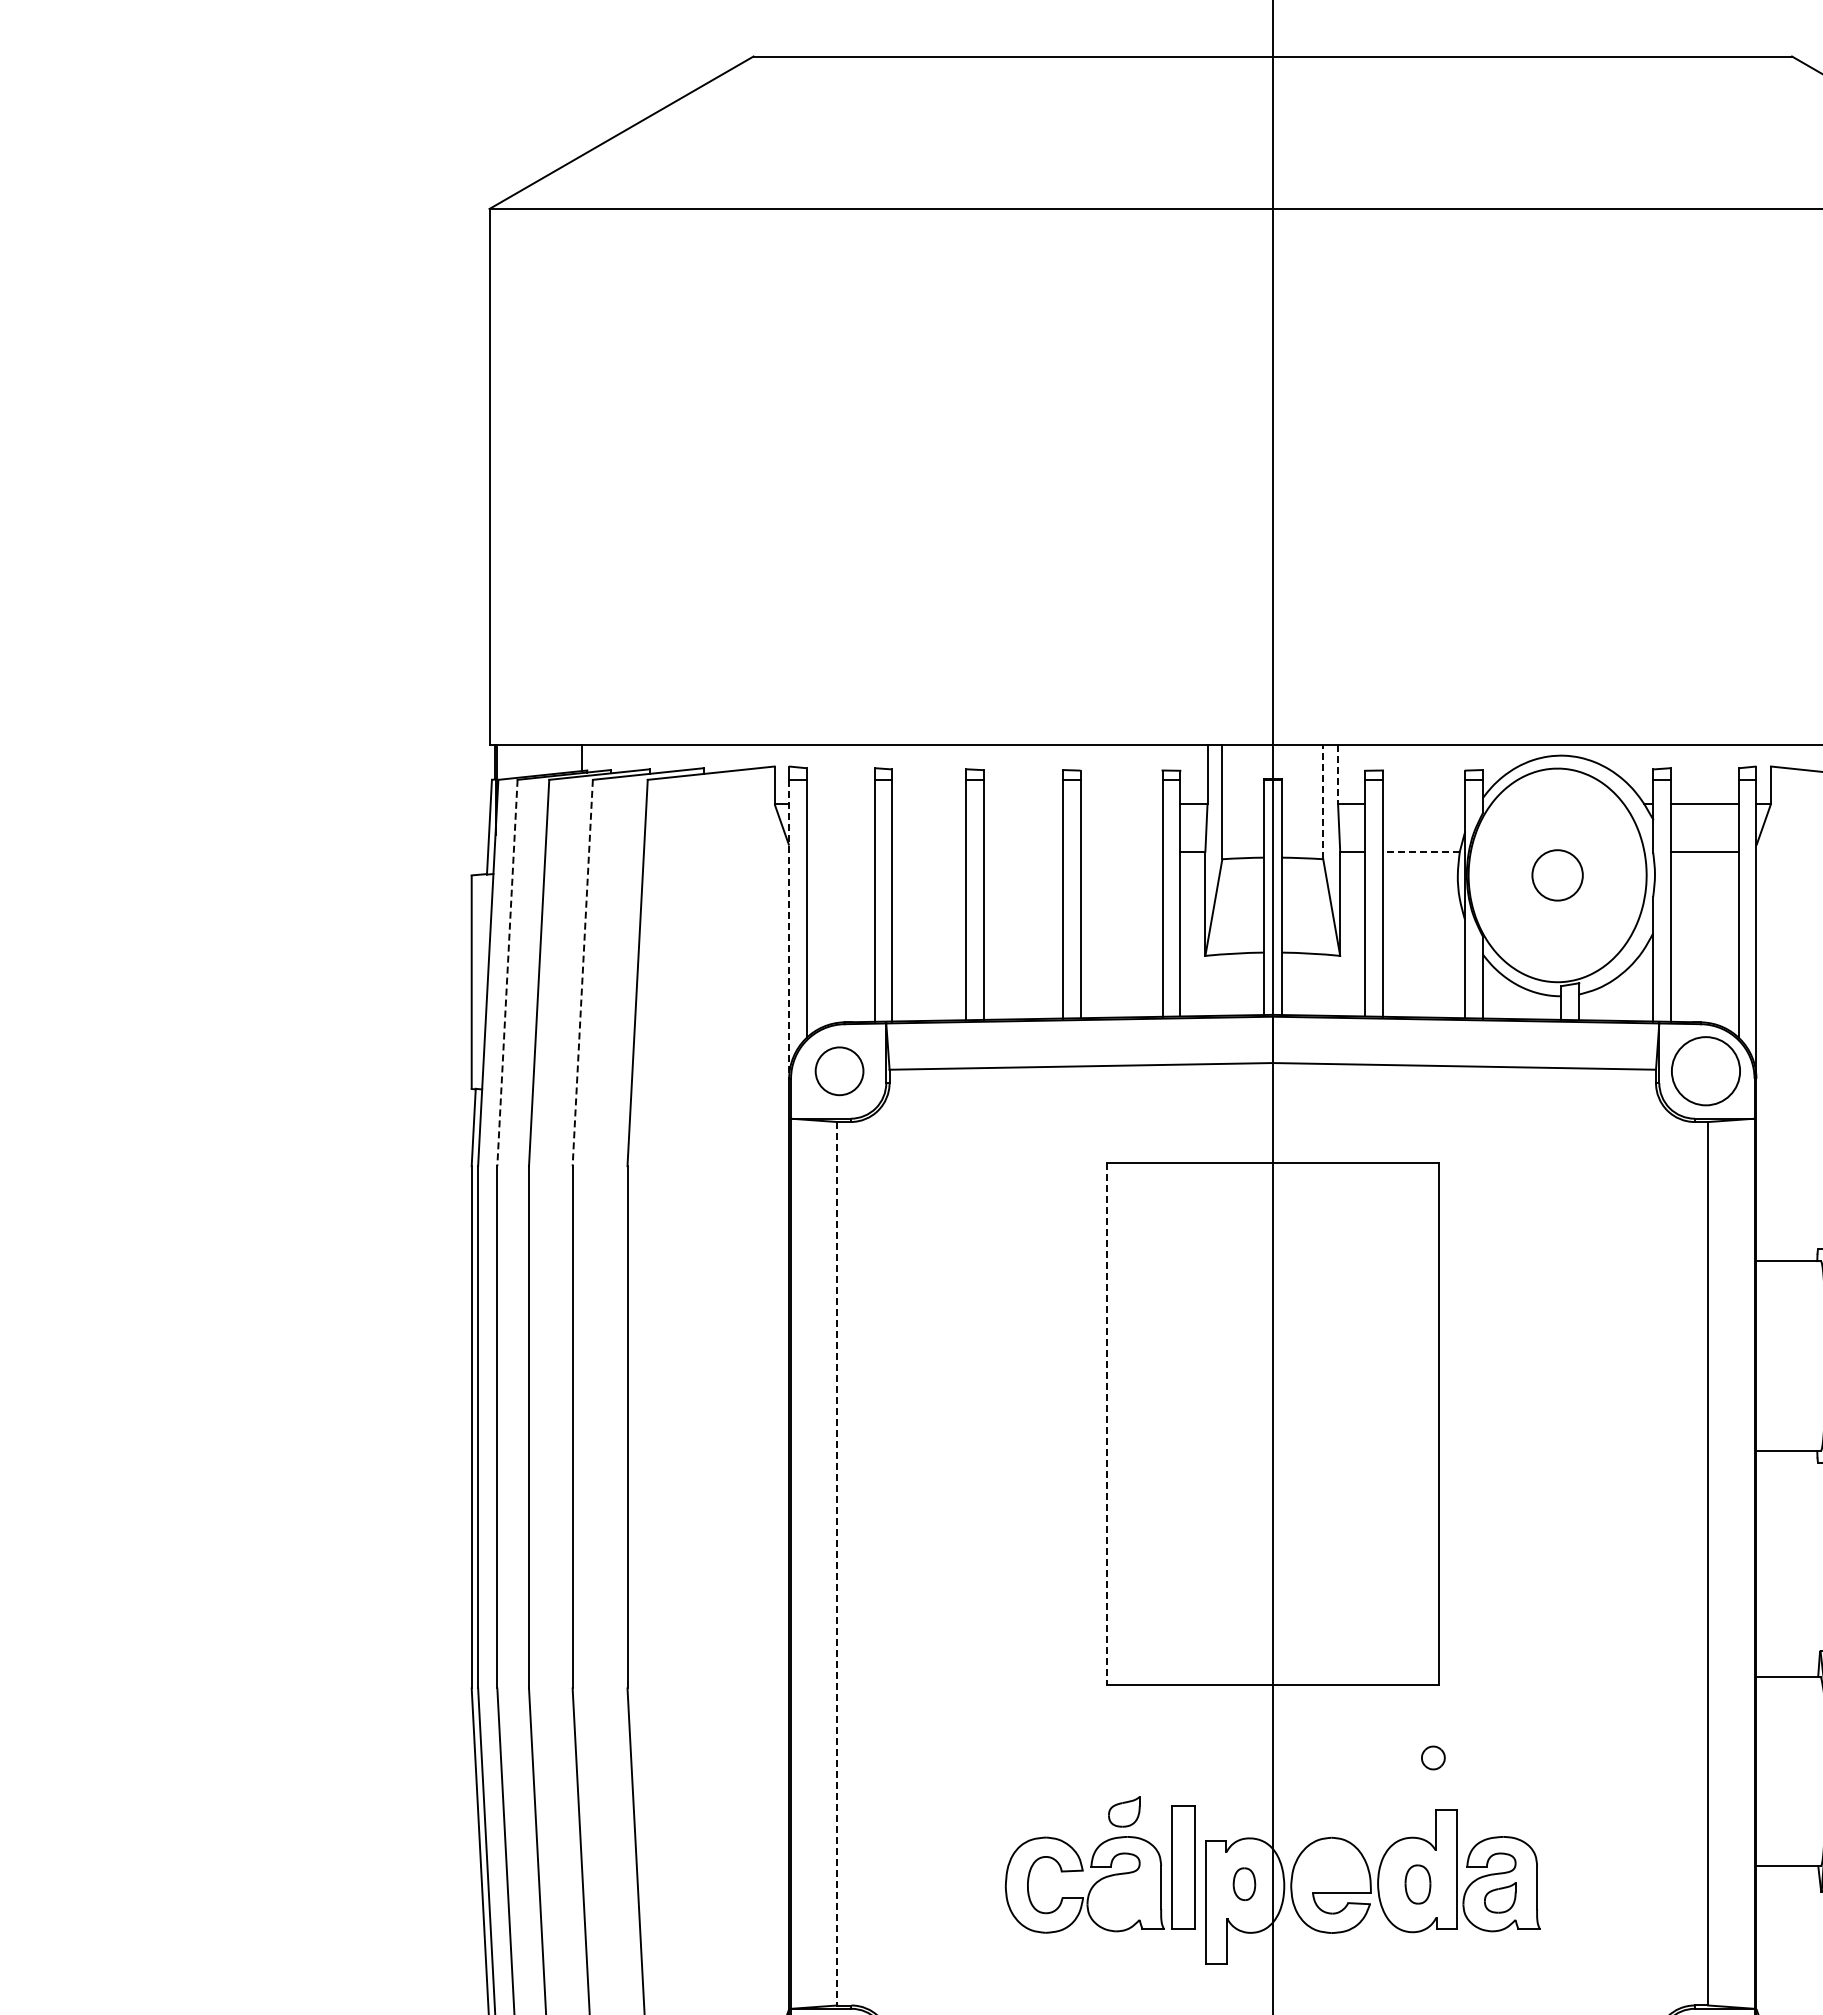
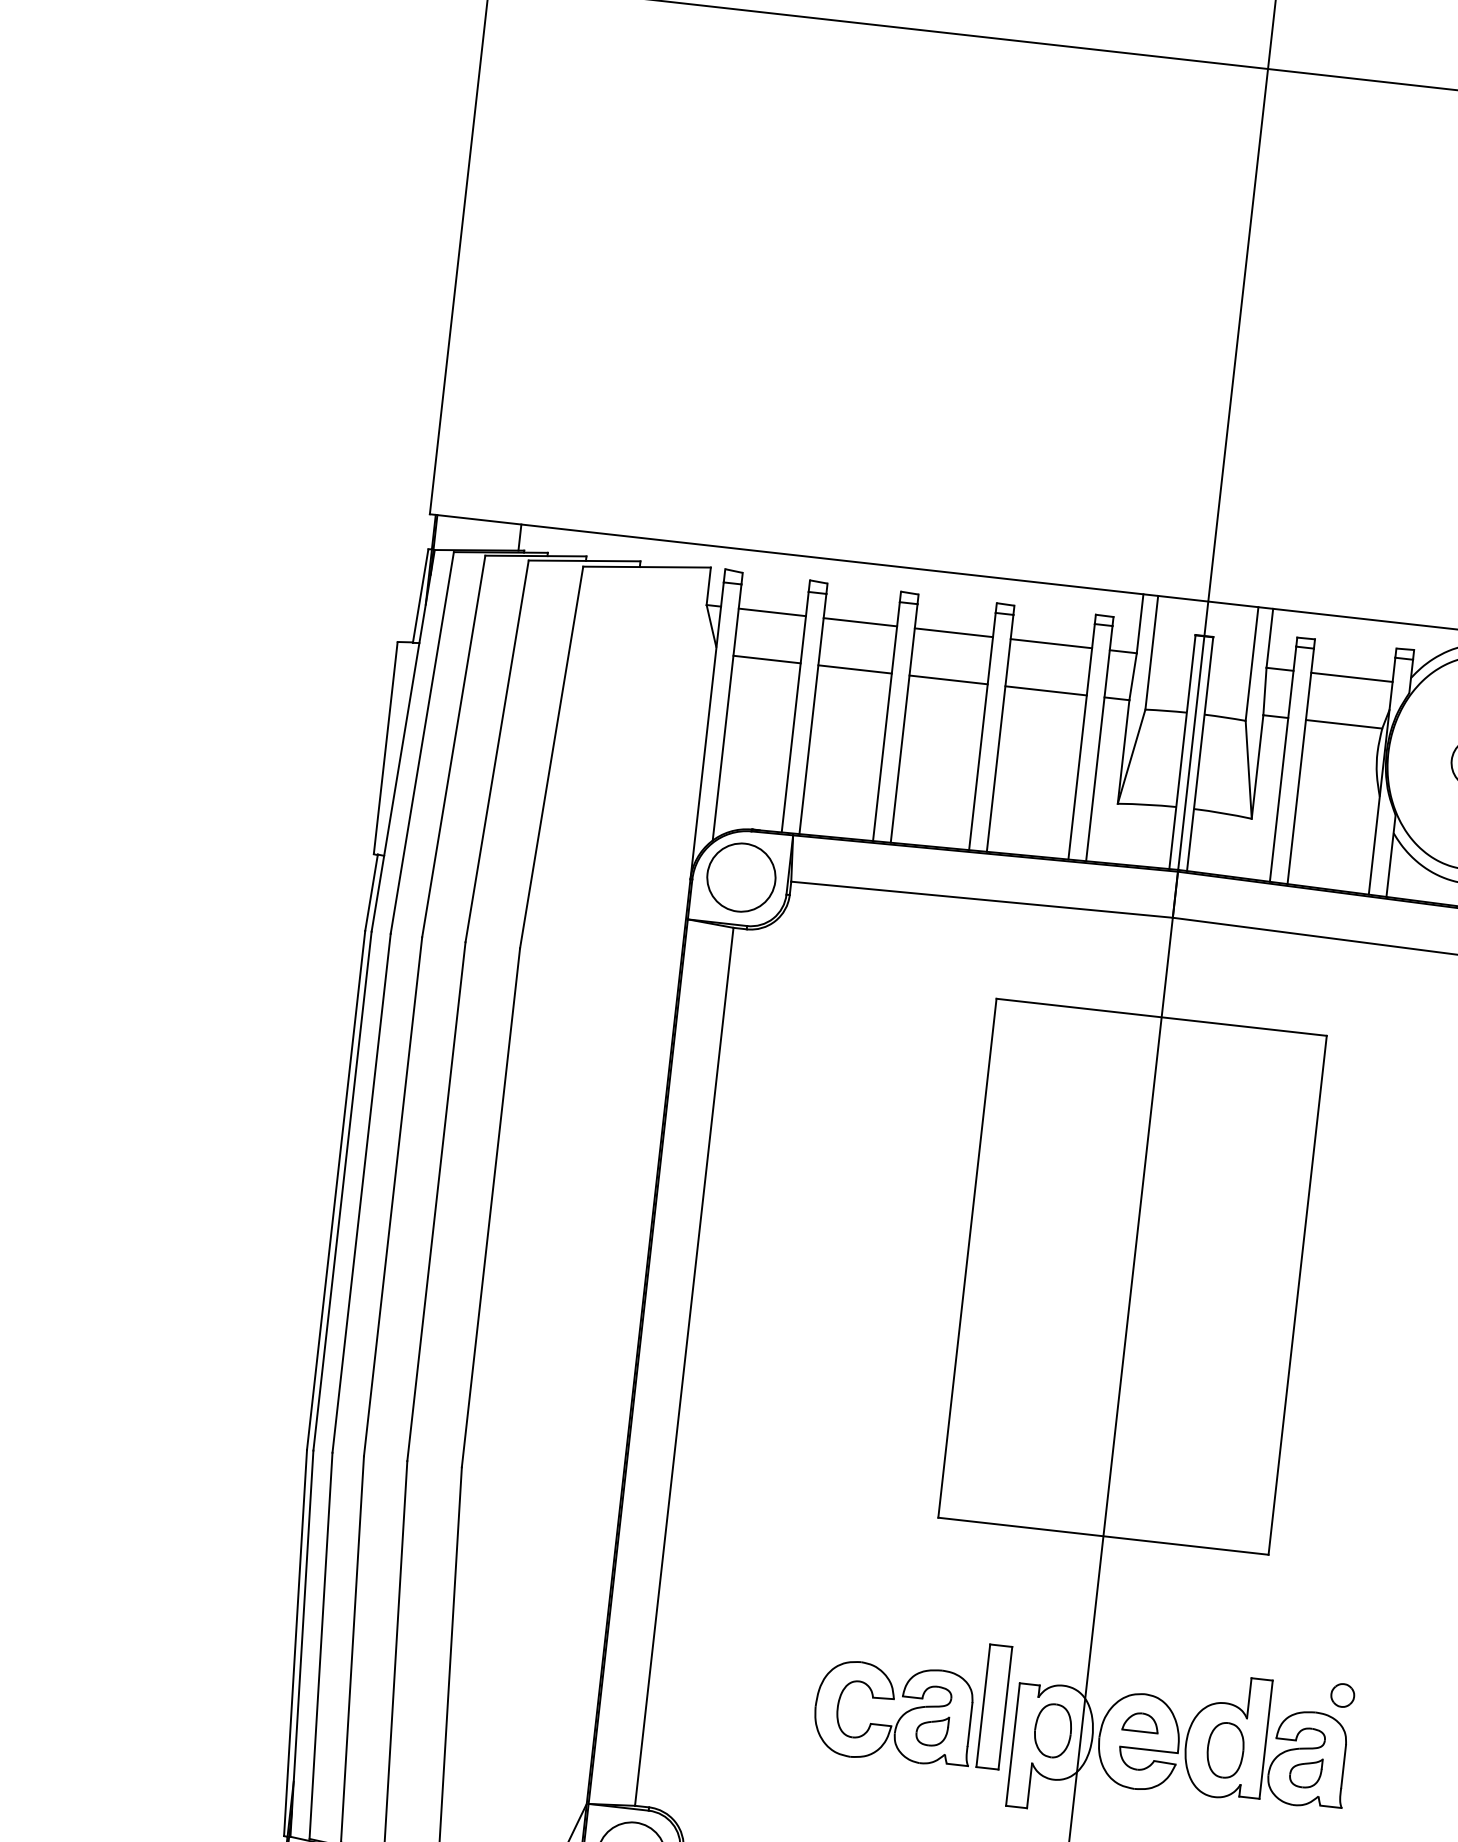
line: (1338, 774) -> (1270, 638), dashed -> solid
line: (1323, 801) -> (1252, 663), dashed -> solid
line: (840, 804) -> (772, 612), added
line: (929, 804) -> (860, 622), added
line: (1023, 804) -> (953, 633), added
line: (1121, 804) -> (1051, 643), added
line: (1423, 804) -> (1351, 677), added
line: (840, 851) -> (766, 659), added
line: (929, 851) -> (855, 669), added
line: (1023, 851) -> (948, 679), added
line: (1121, 851) -> (1046, 690), added
line: (1420, 851) -> (1343, 724), dashed -> solid
line: (789, 929) -> (707, 731), dashed -> solid
line: (507, 973) -> (422, 743), dashed -> solid
line: (582, 973) -> (496, 751), dashed -> solid
circle: (839, 1071) -> (741, 877), size x1.43
line: (1106, 1424) -> (967, 1258), dashed -> solid
line: (837, 1563) -> (684, 1366), dashed -> solid
part: (1433, 1757) -> (1342, 1695), moved
part: (1124, 1811) -> (932, 1730), moved
part: (1330, 1865) -> (1140, 1721), added
part: (1244, 1883) -> (1053, 1729), size x1.67
part: (1417, 1884) -> (1225, 1750), size x1.43

